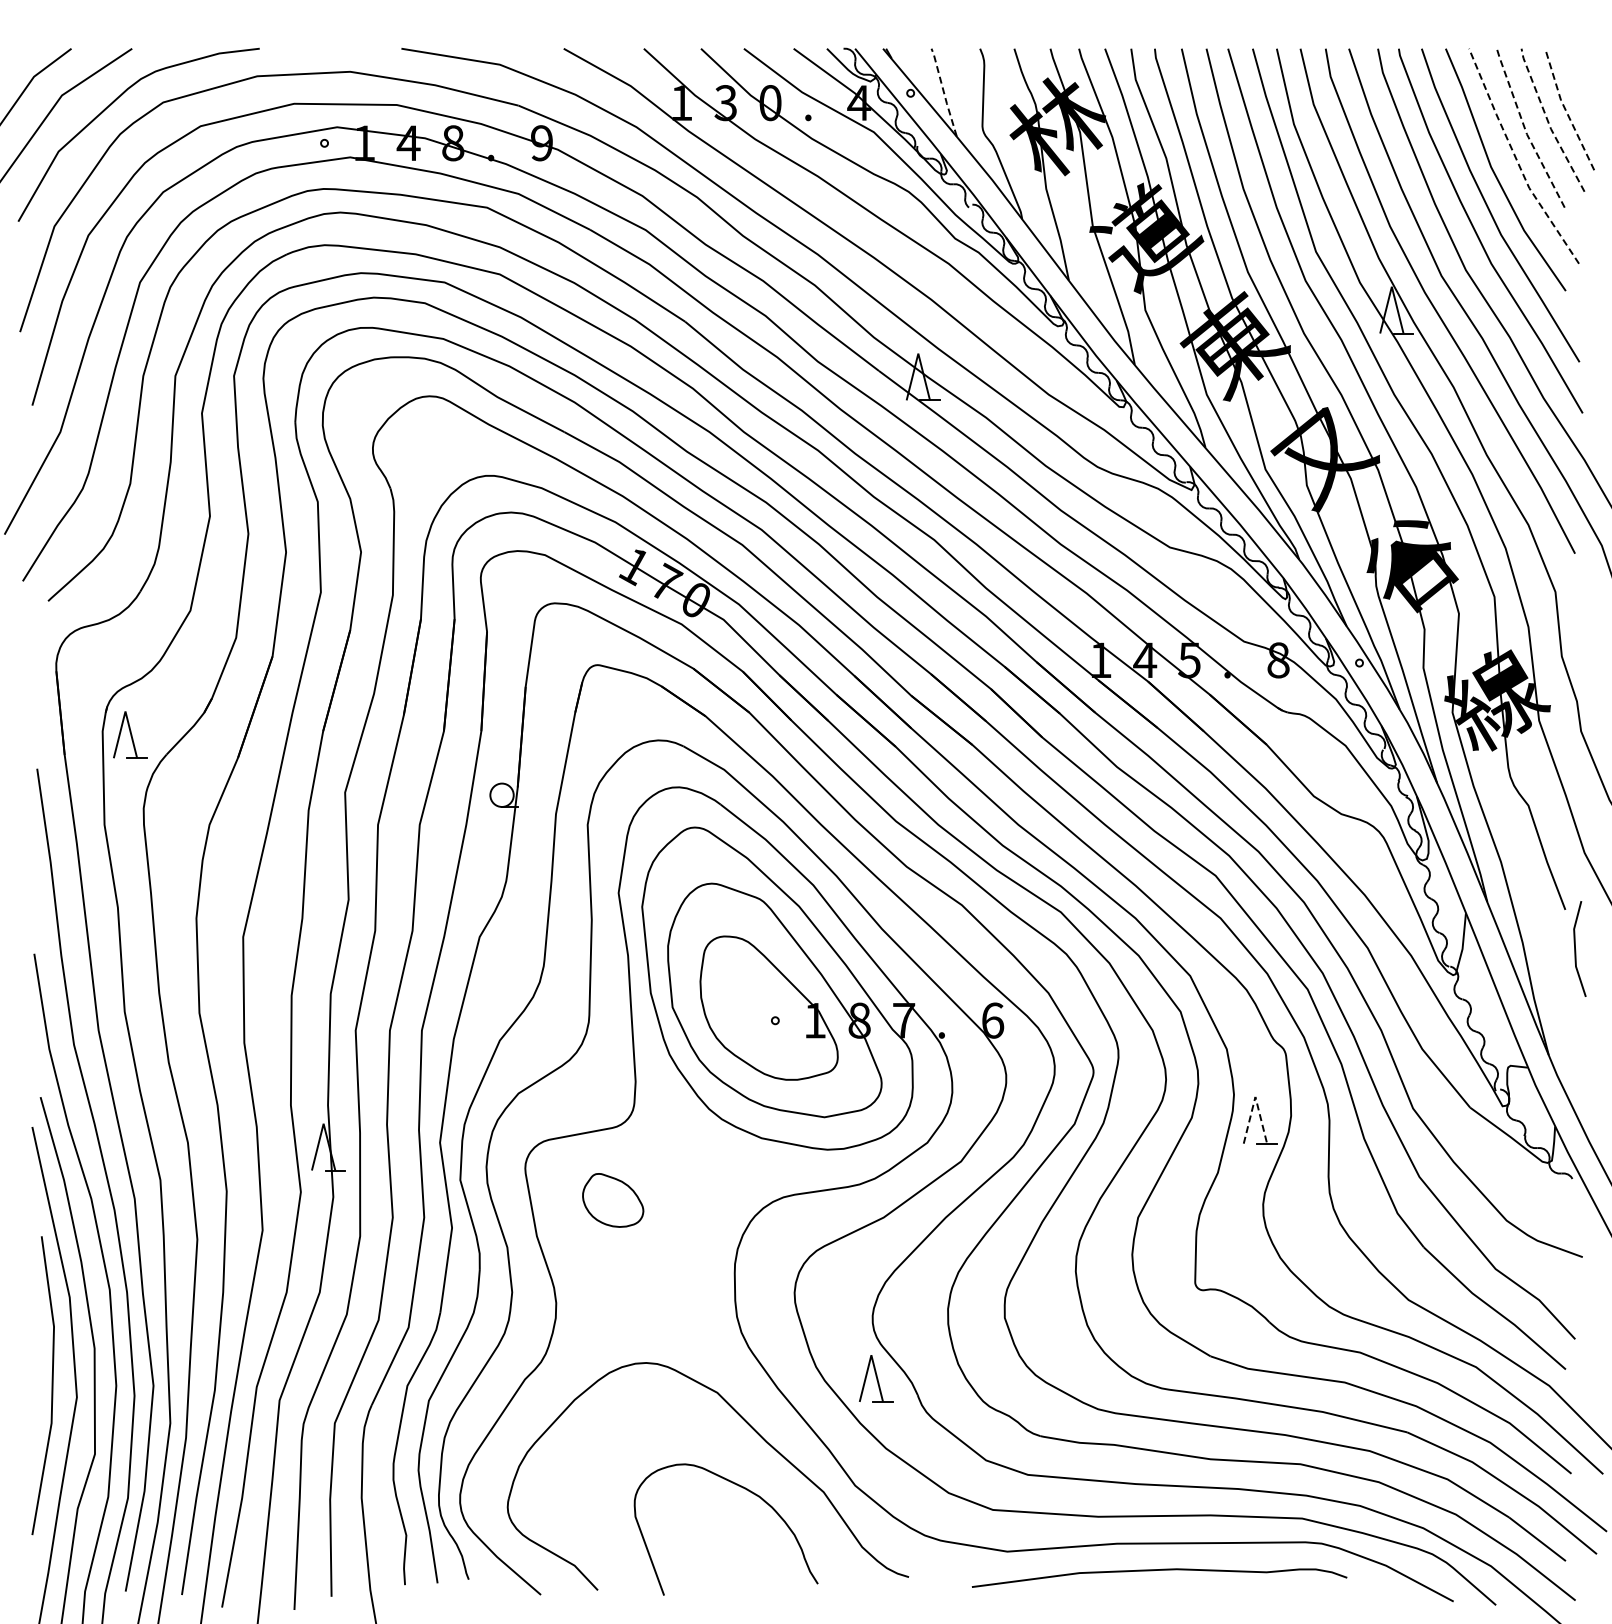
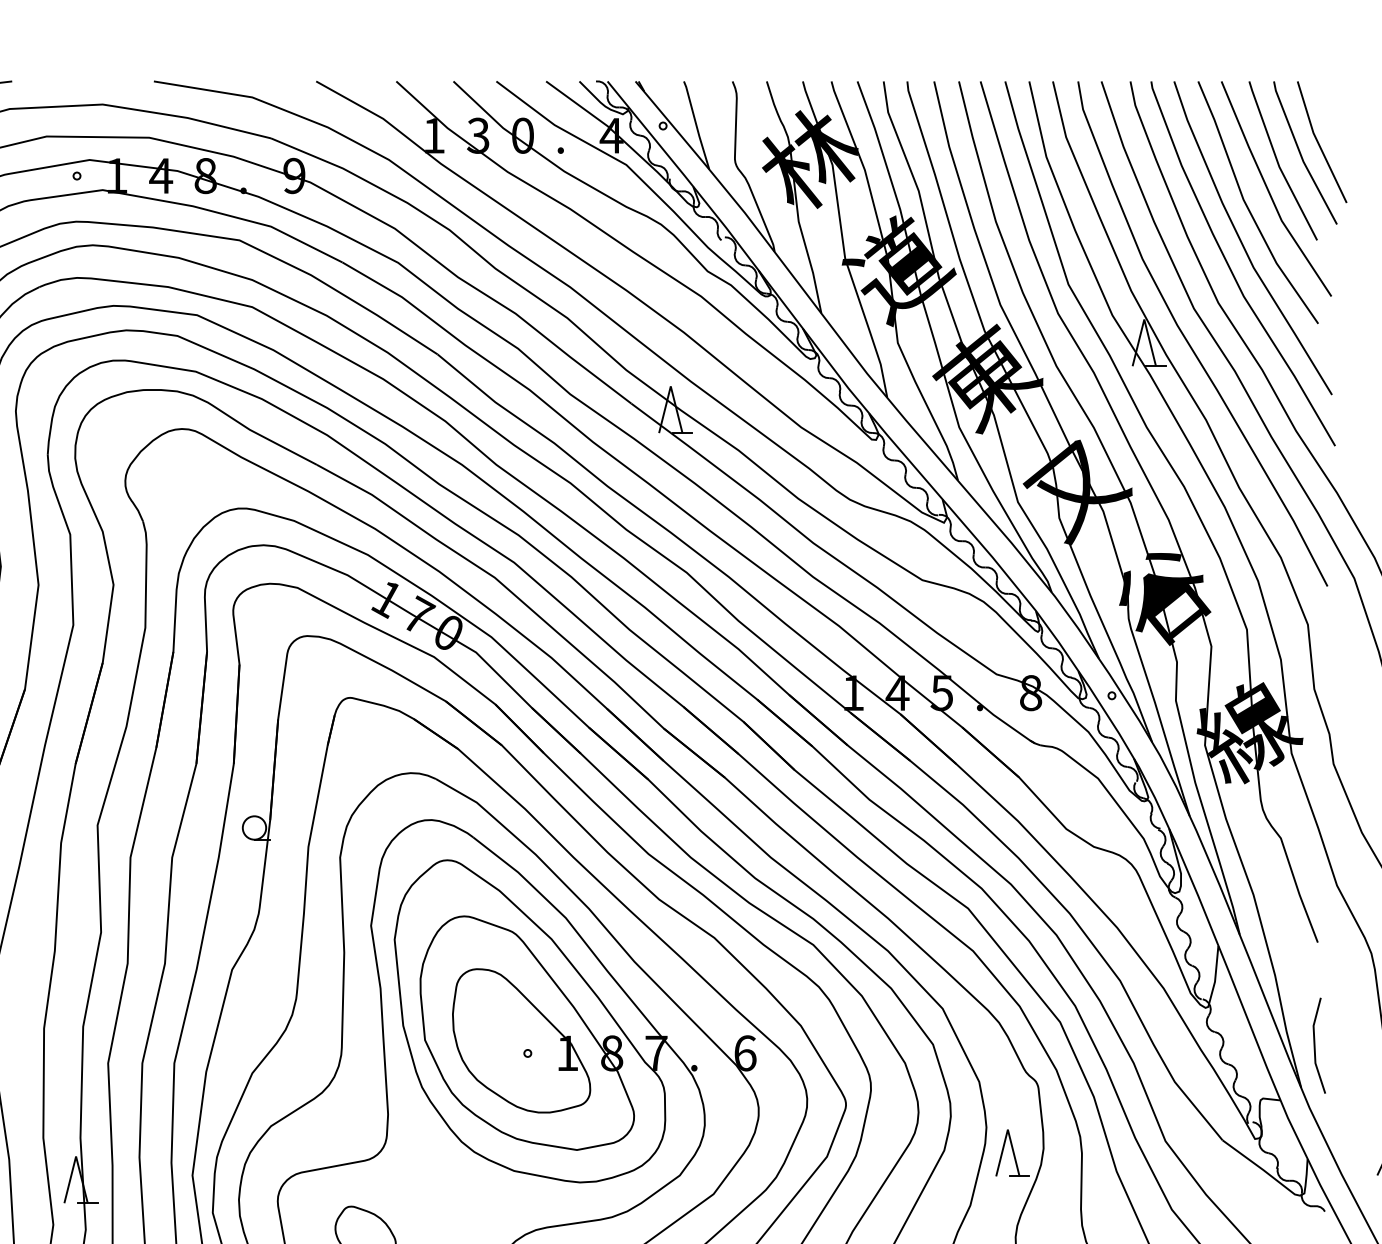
line: (943, 92) -> (695, 125), dashed -> solid
line: (1565, 110) -> (1317, 143), dashed -> solid
line: (1548, 121) -> (1300, 154), dashed -> solid
line: (1525, 129) -> (1277, 162), dashed -> solid
line: (1516, 159) -> (1268, 192), dashed -> solid
line: (1576, 950) -> (1315, 1047), moved
line: (1255, 1096) -> (1007, 1129), dashed -> solid

